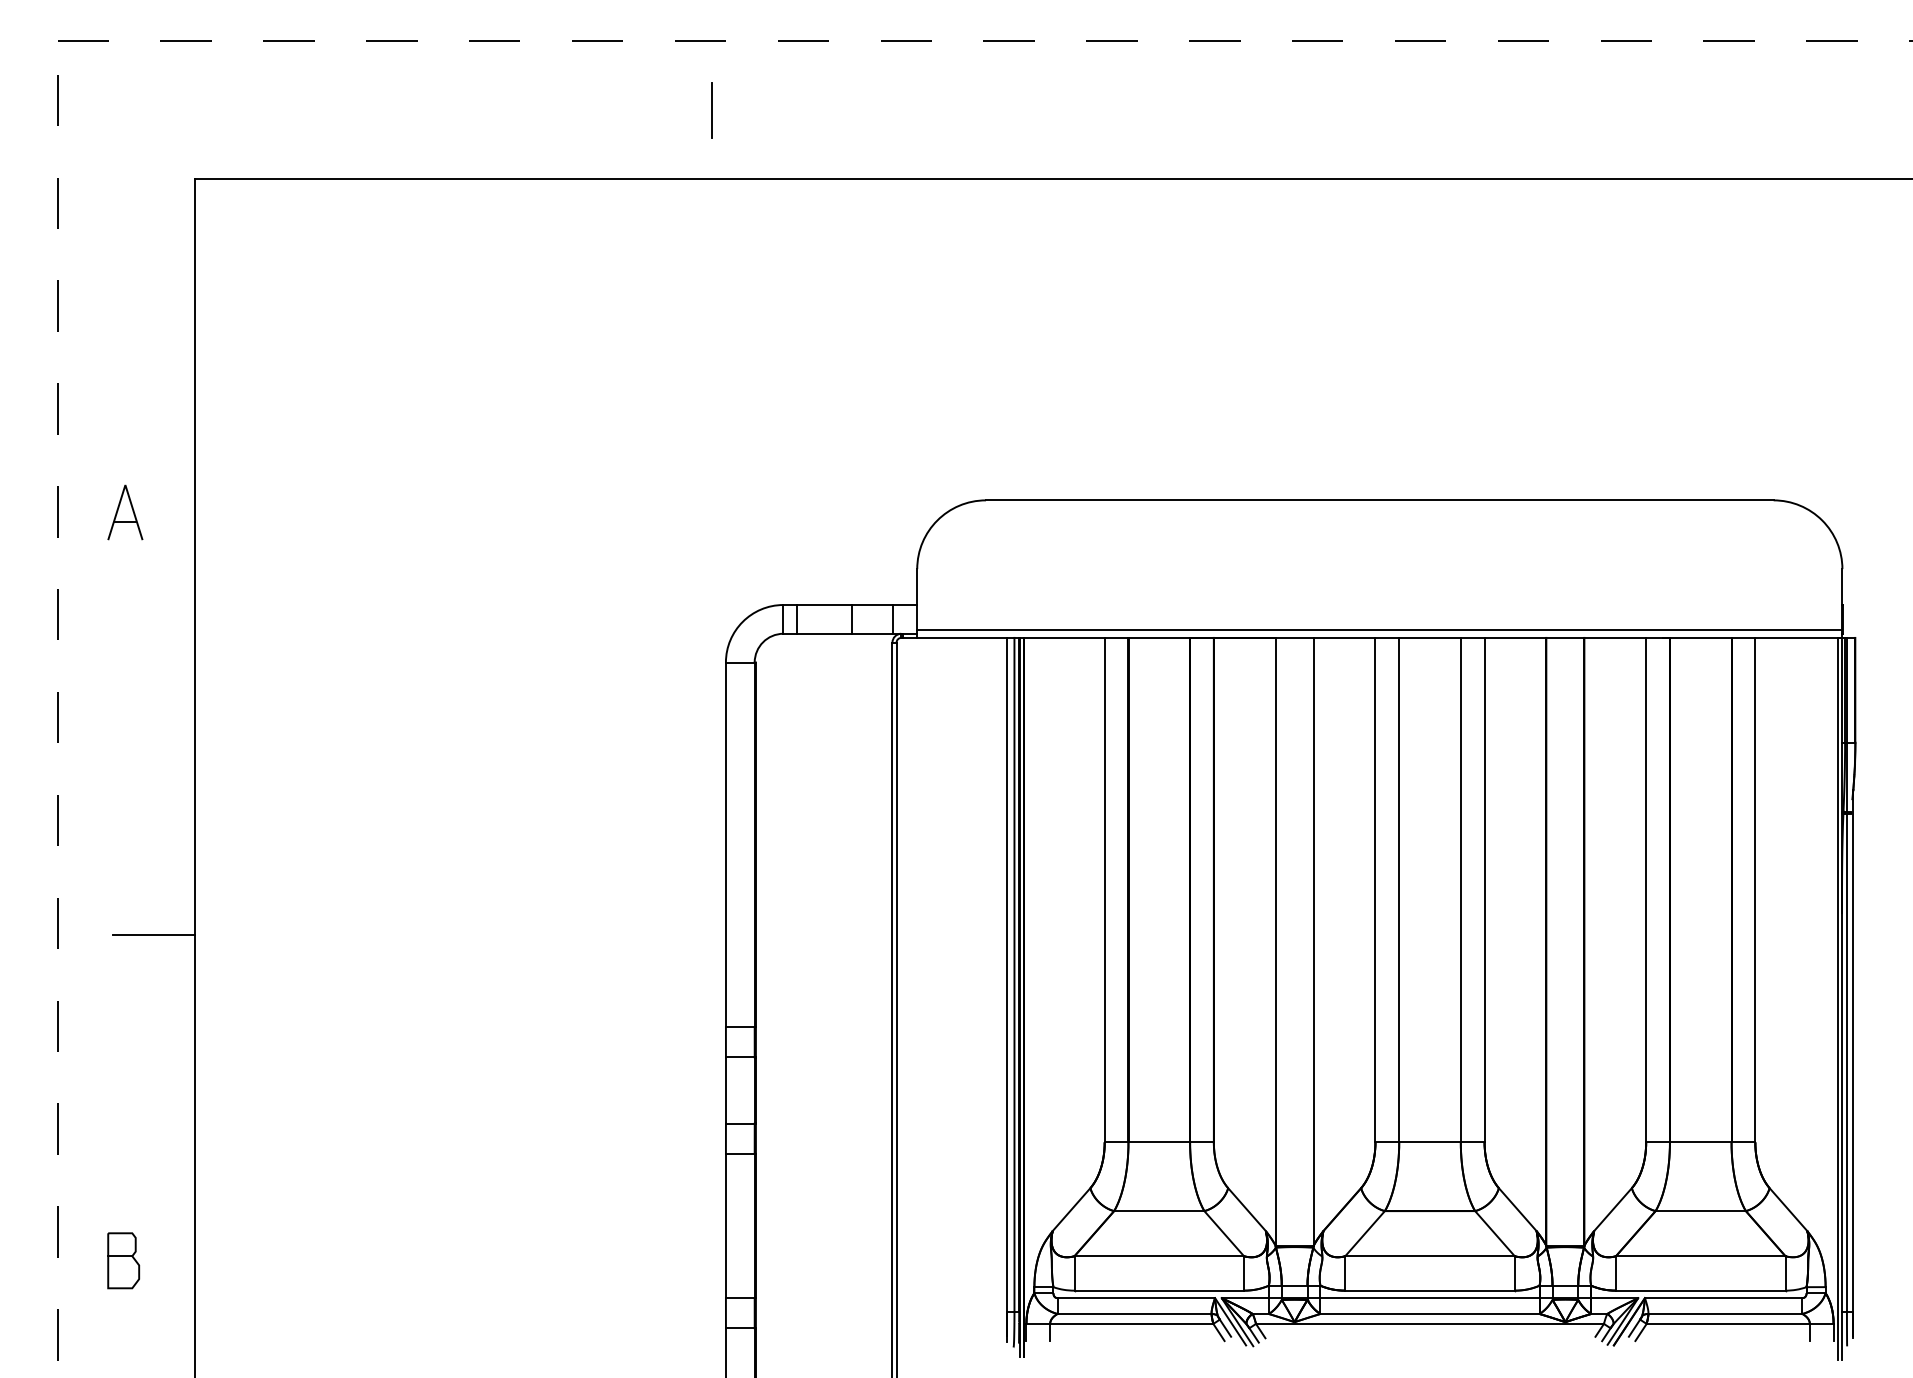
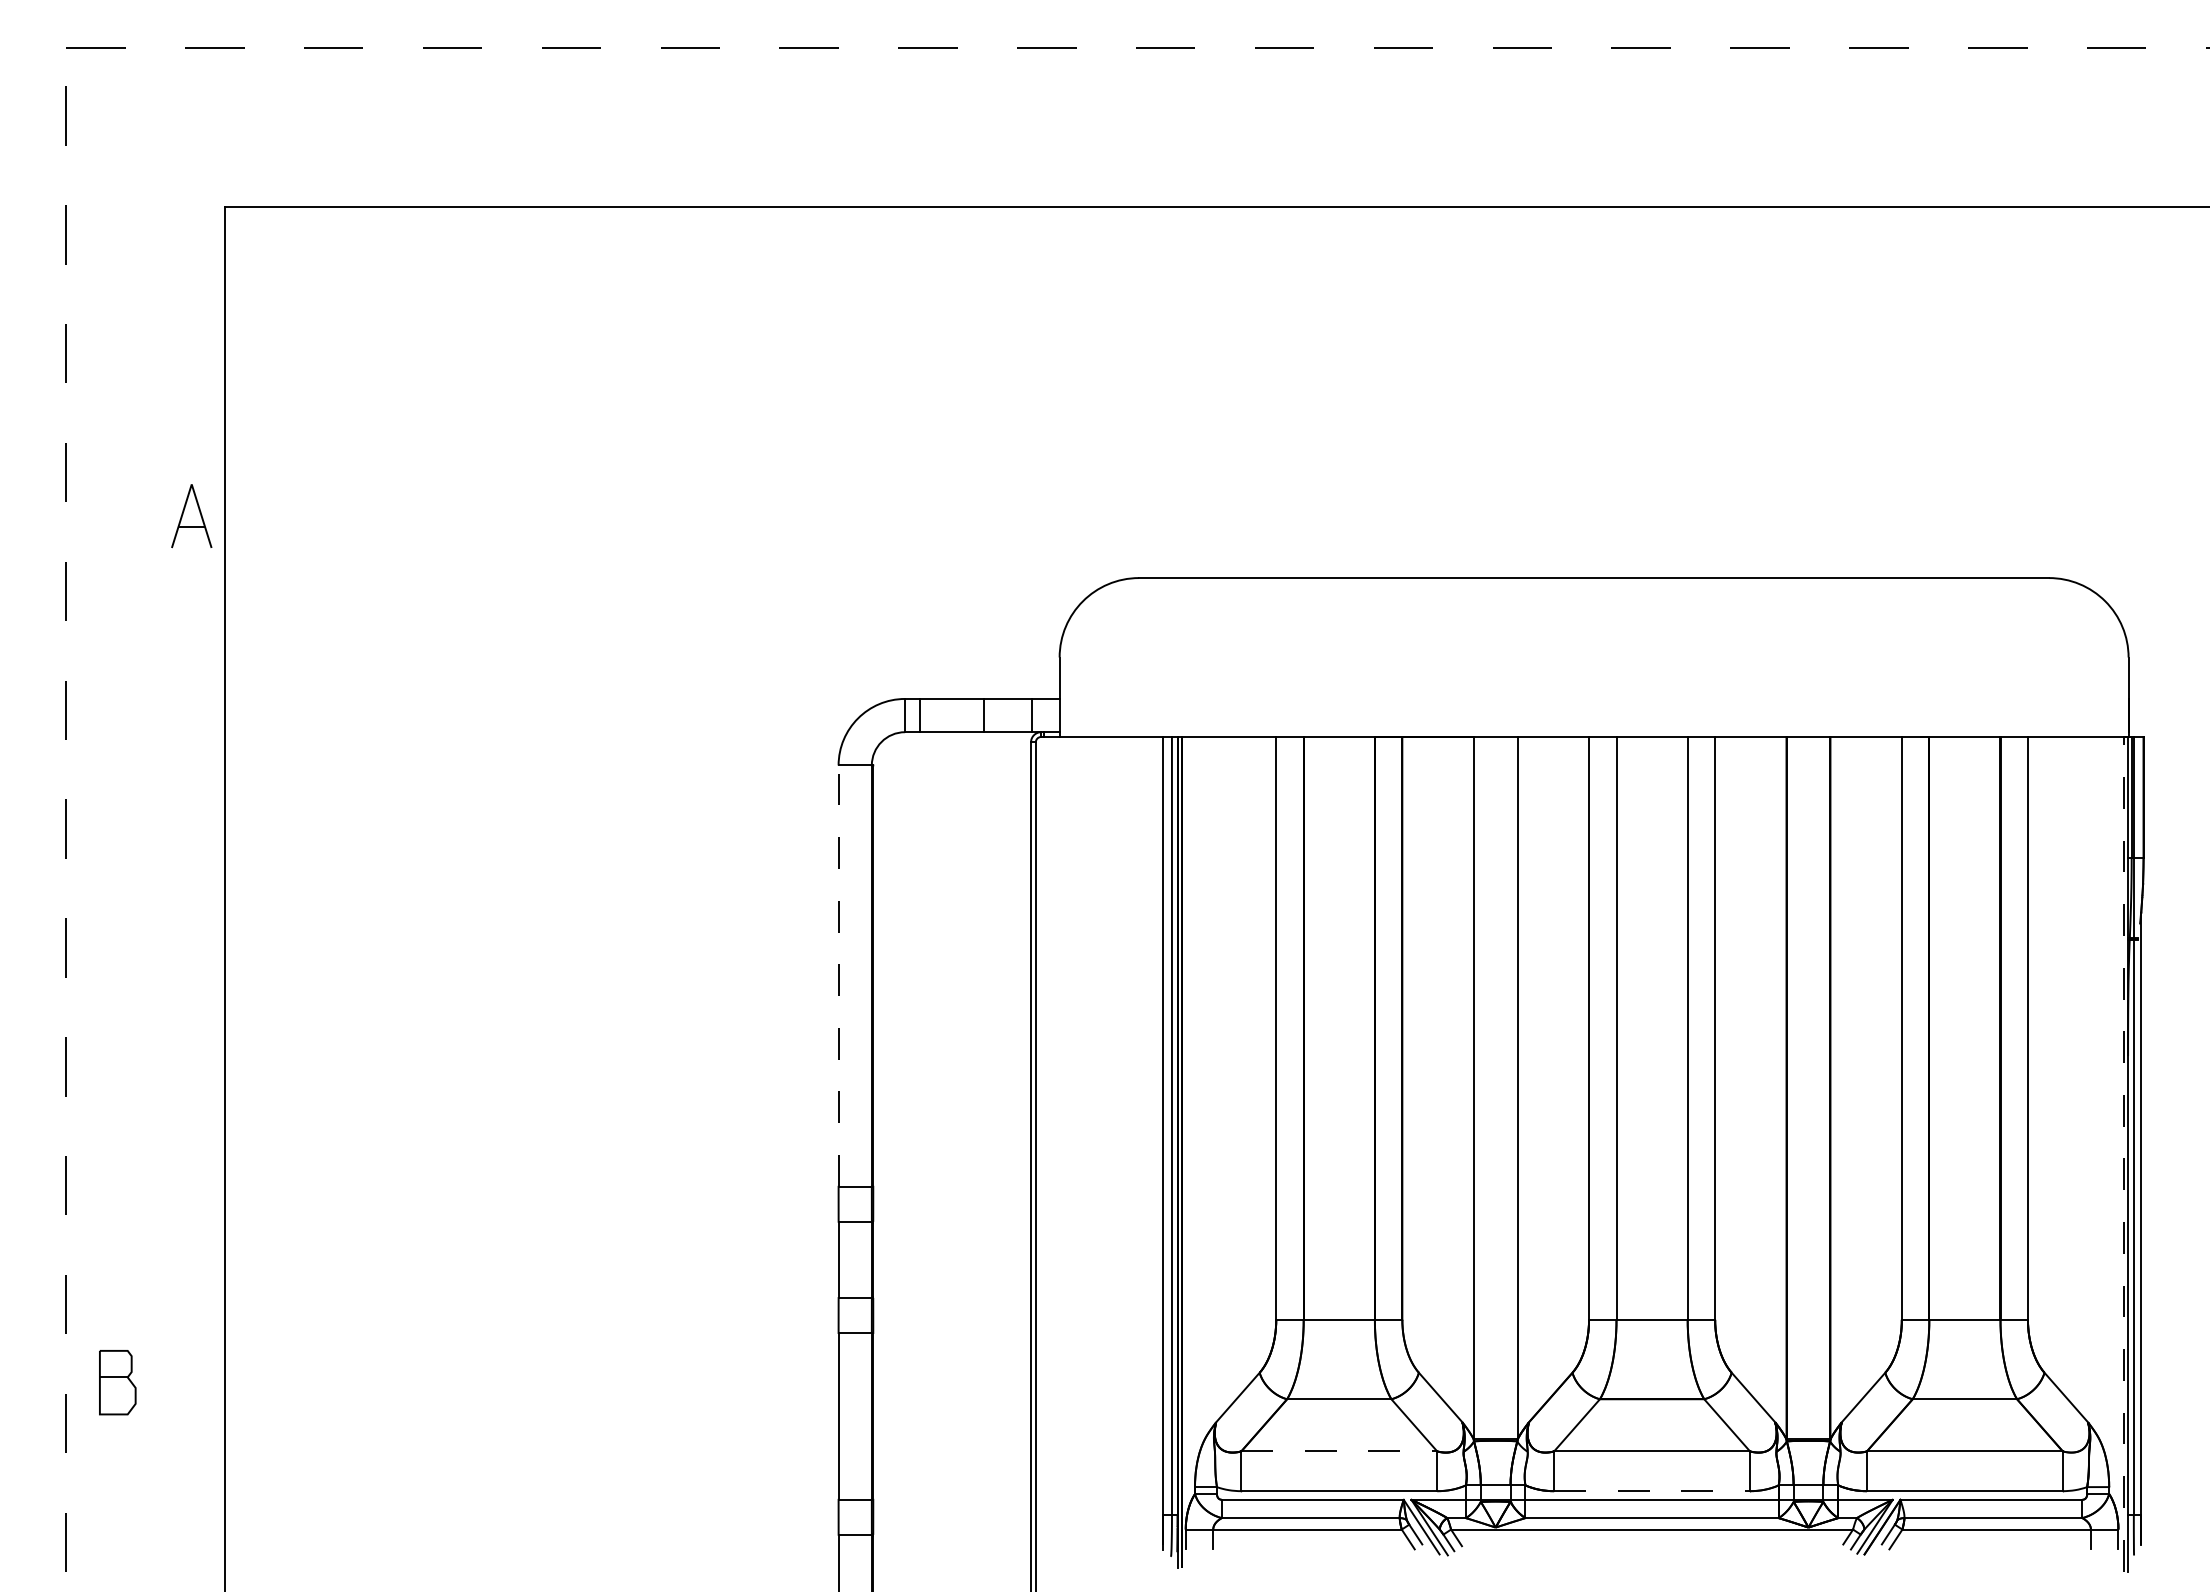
line: (711, 110) -> (822, 127), removed
part: (125, 512) -> (191, 516), moved
line: (1379, 629) -> (1593, 727), removed
line: (725, 845) -> (838, 976), solid -> dashed
line: (153, 935) -> (177, 1080), removed
line: (1838, 998) -> (2123, 1153), solid -> dashed
line: (1159, 1256) -> (1339, 1451), solid -> dashed
part: (123, 1260) -> (117, 1382), moved
line: (1430, 1290) -> (1652, 1491), solid -> dashed

